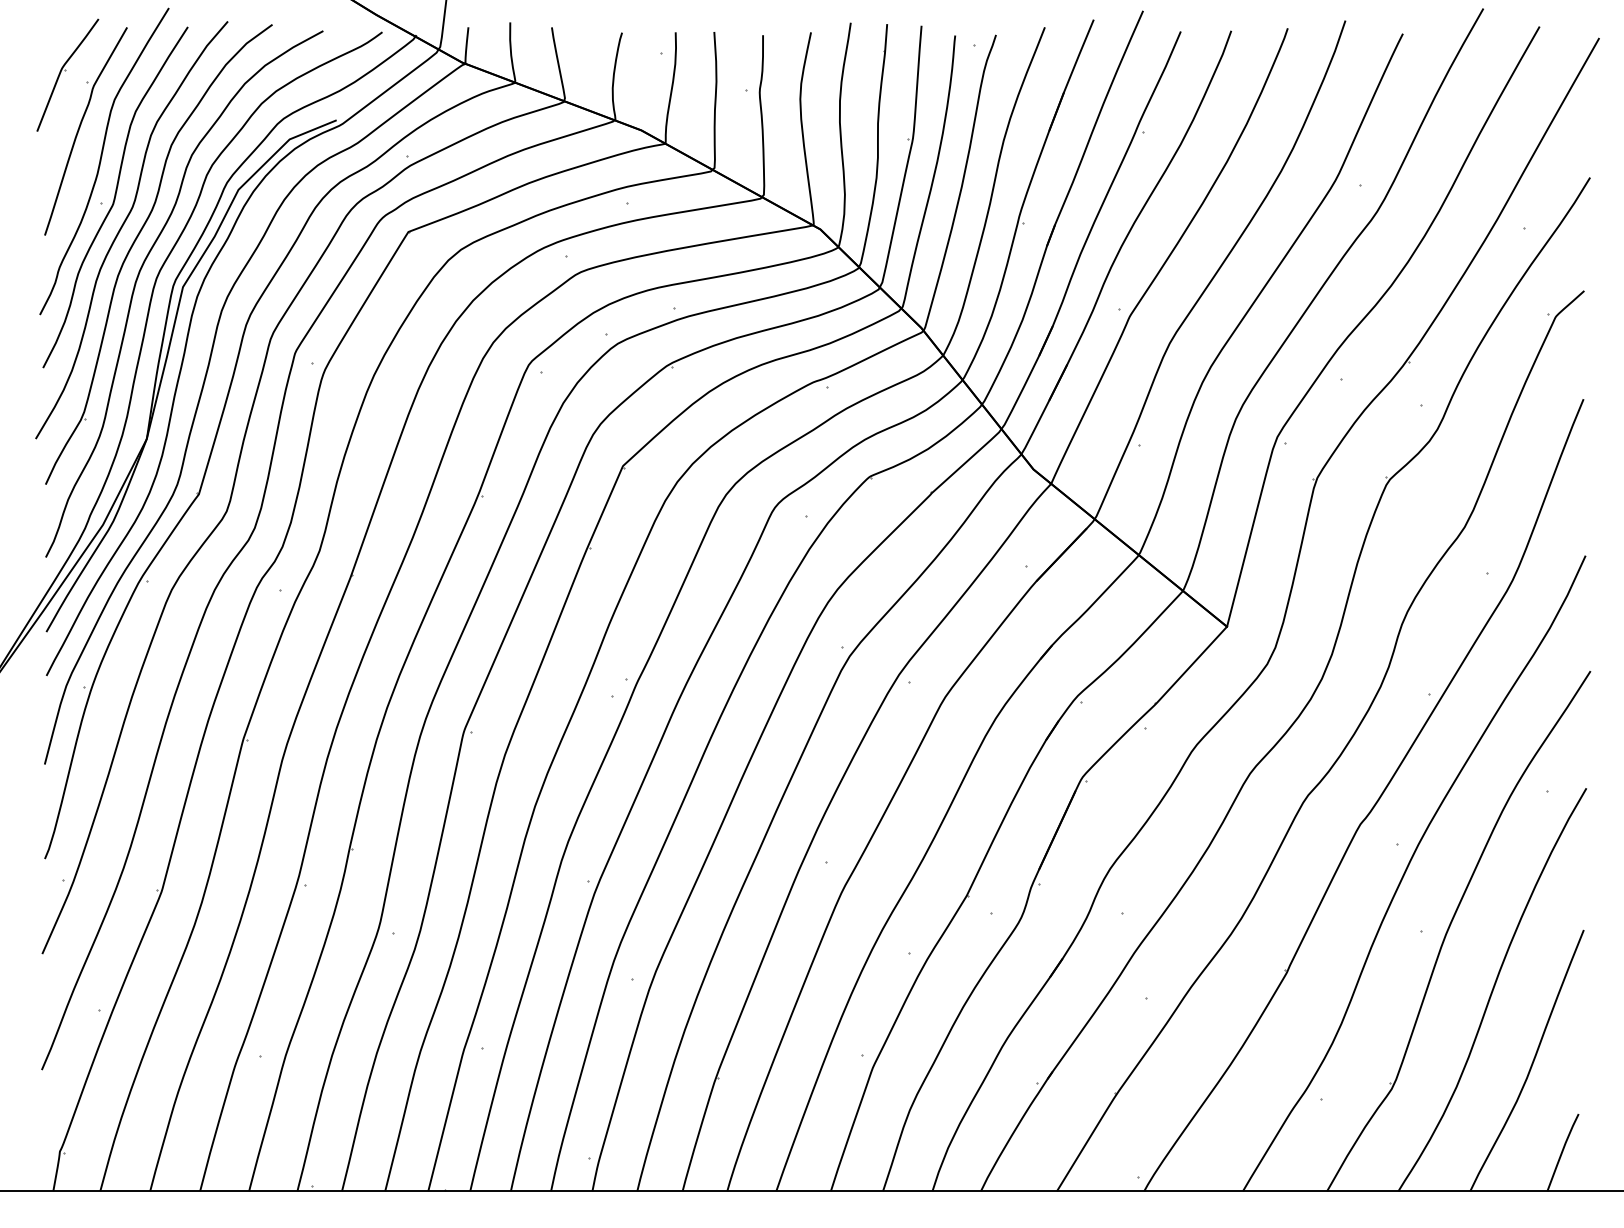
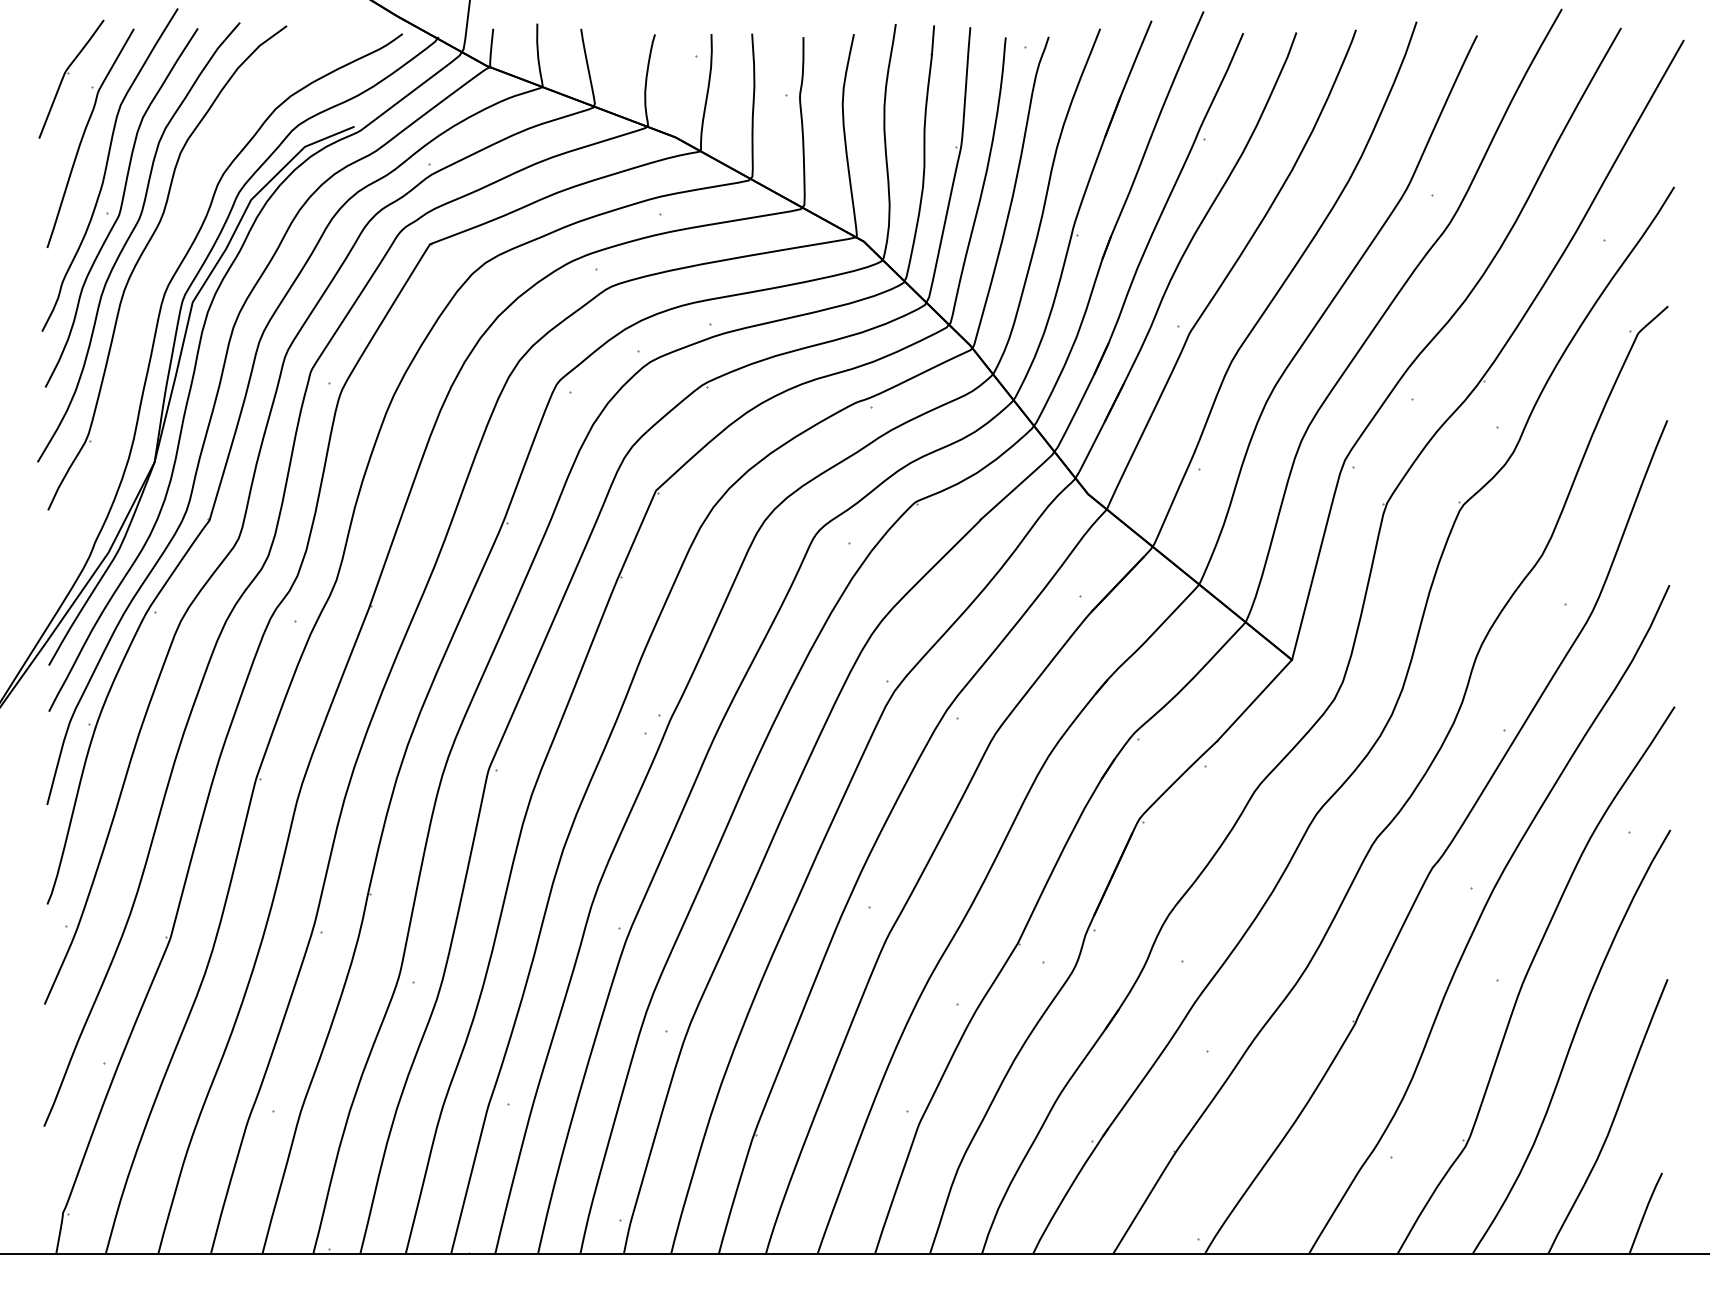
curve: (138, 278) -> (145, 293), removed

